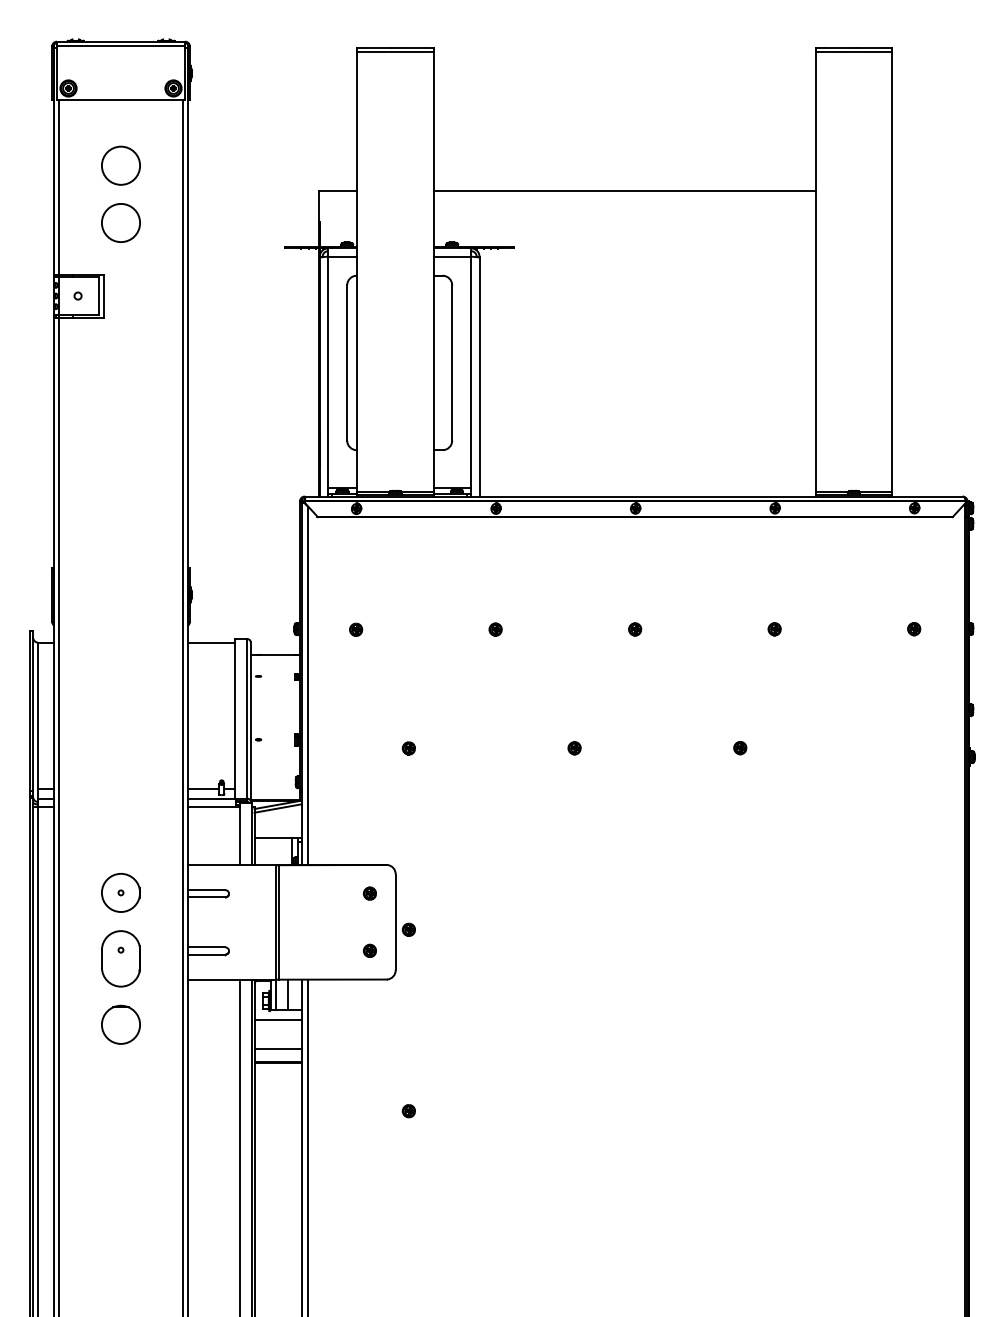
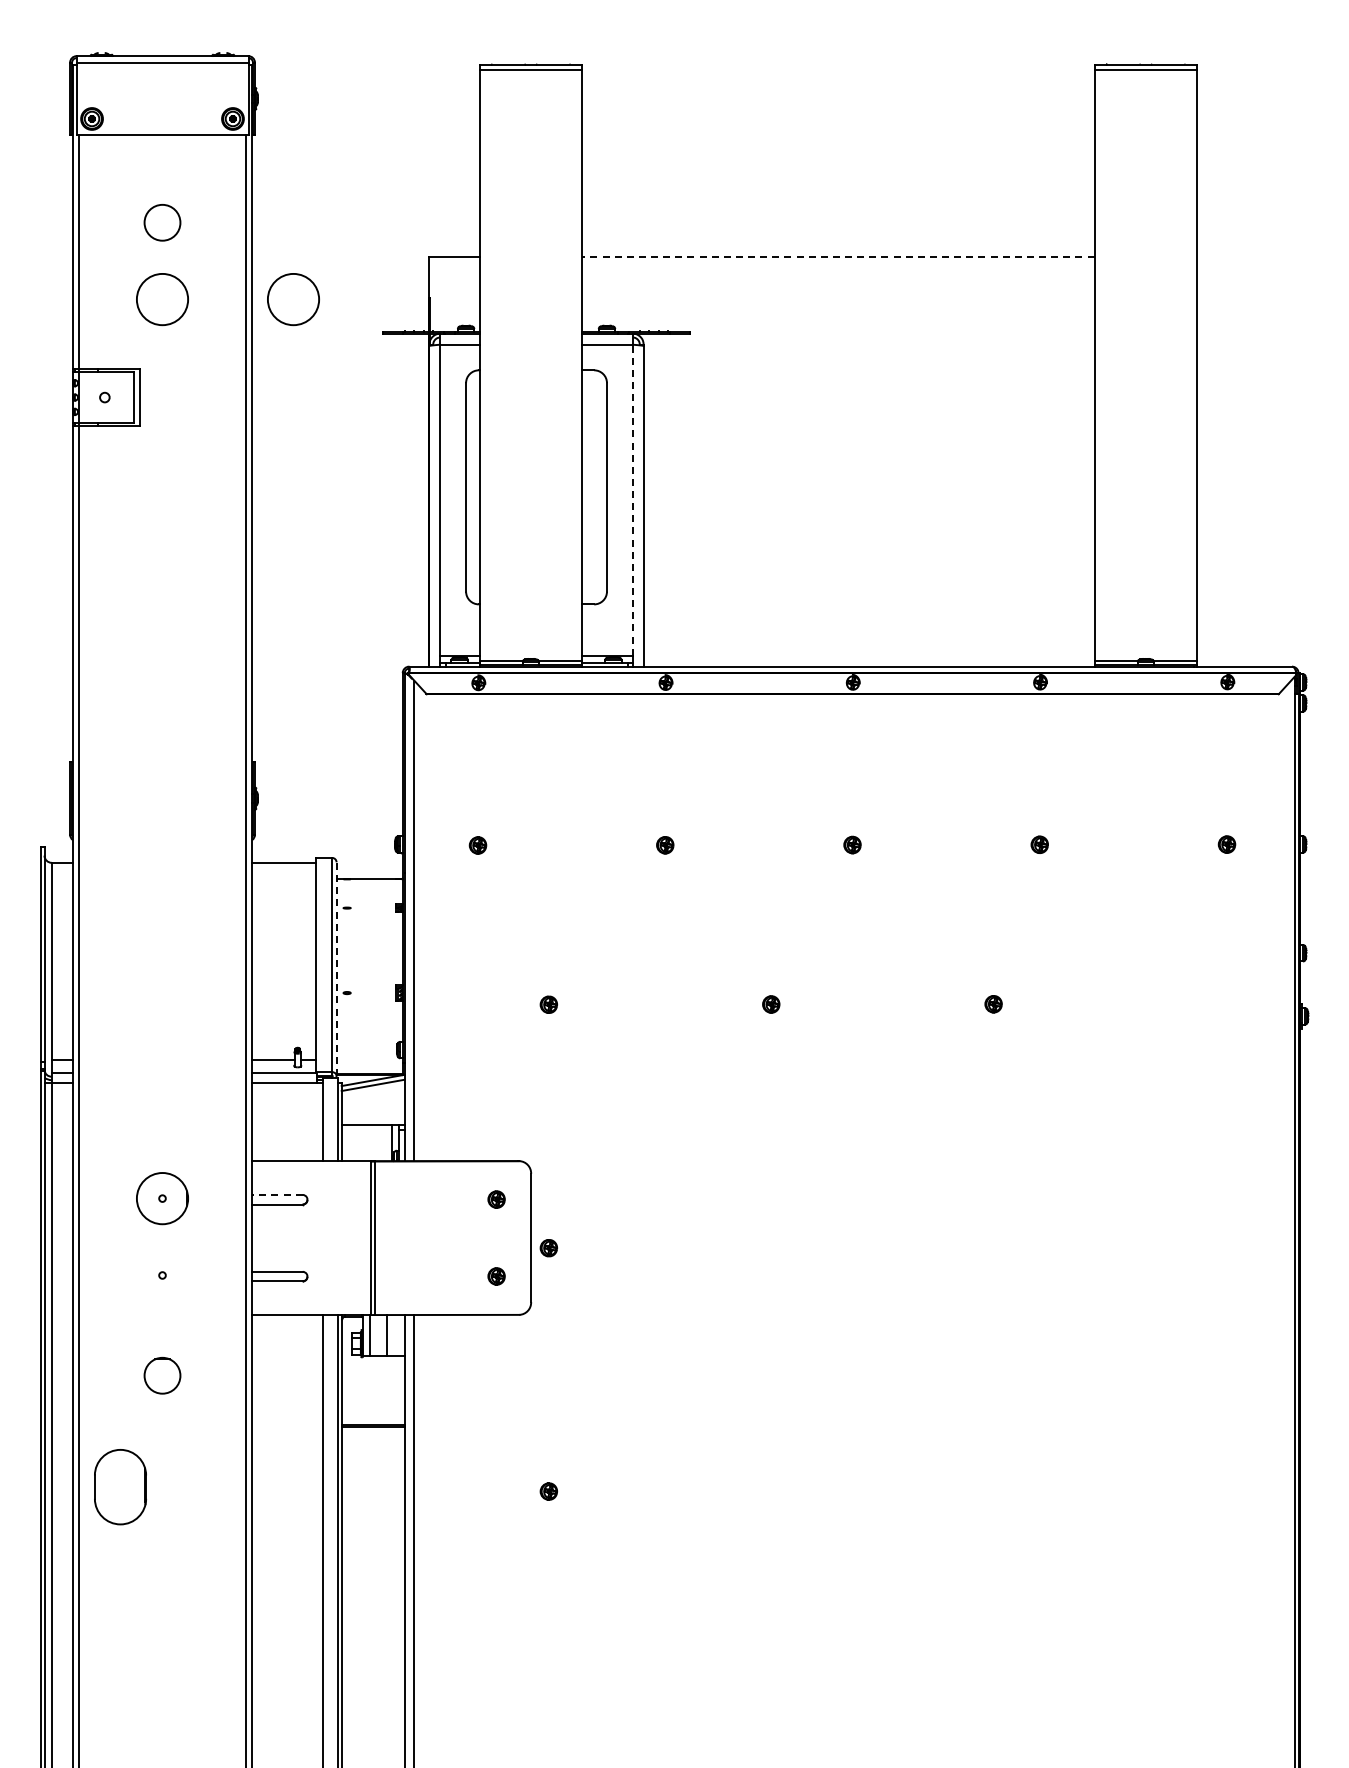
circle: (121, 165) -> (162, 222), size x0.7
line: (623, 190) -> (837, 256), solid -> dashed
circle: (218, 222) -> (293, 299), added
line: (471, 372) -> (632, 499), solid -> dashed
line: (250, 722) -> (336, 969), solid -> dashed
line: (205, 889) -> (276, 1194), solid -> dashed
part: (121, 959) -> (120, 1487), moved
line: (277, 1019) -> (372, 1368), removed
circle: (121, 1024) -> (162, 1375), size x0.7
line: (277, 1049) -> (372, 1408), removed

